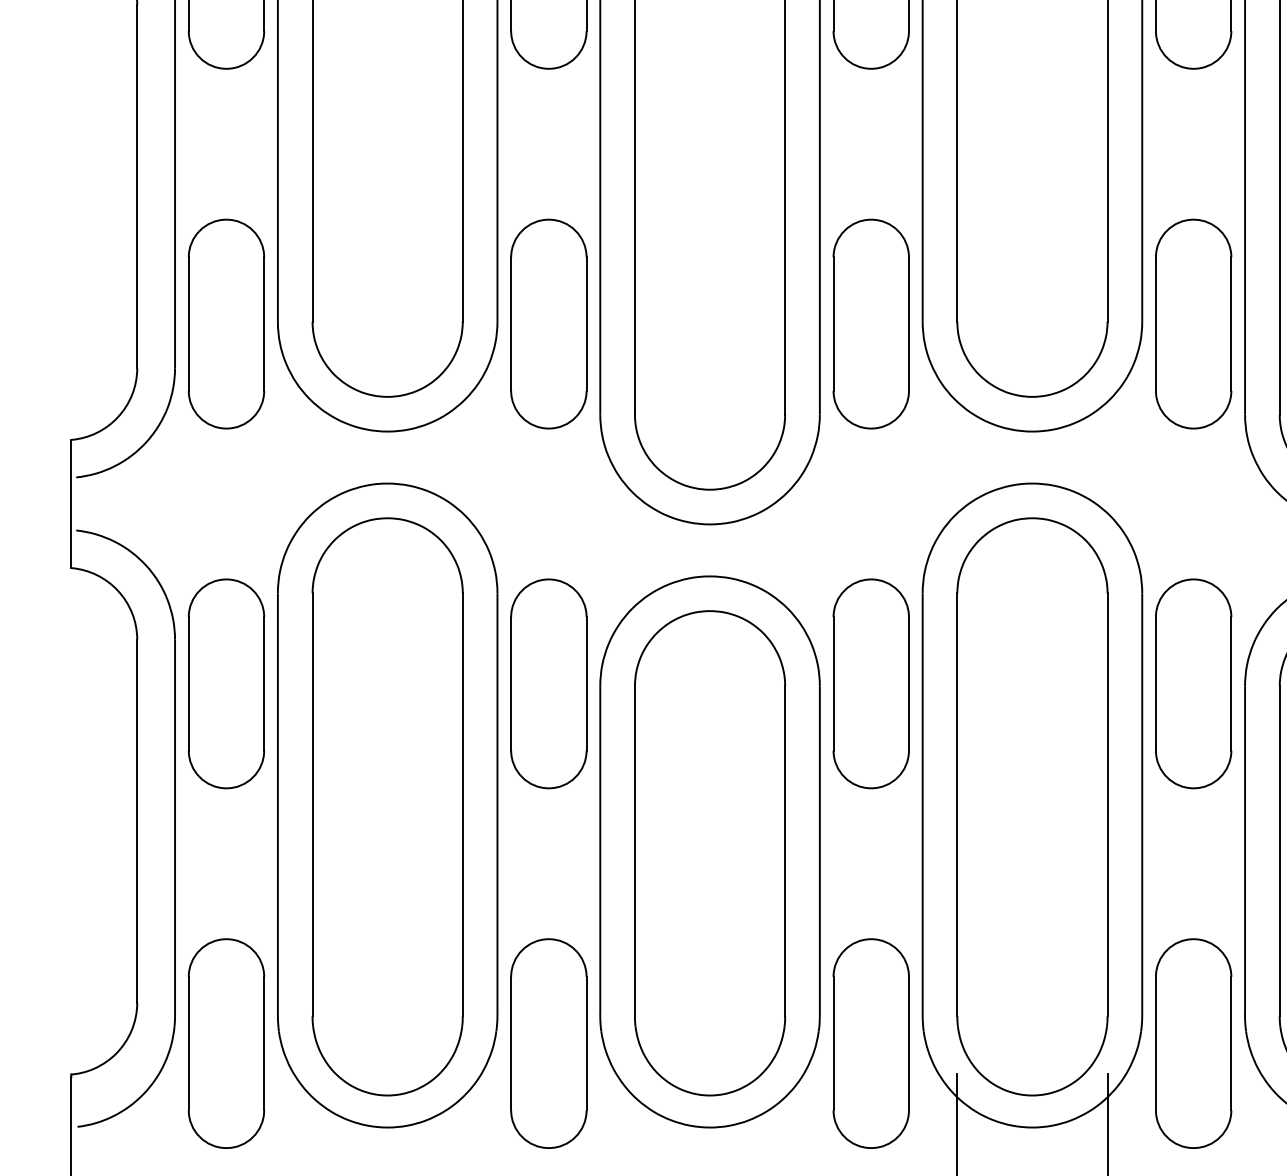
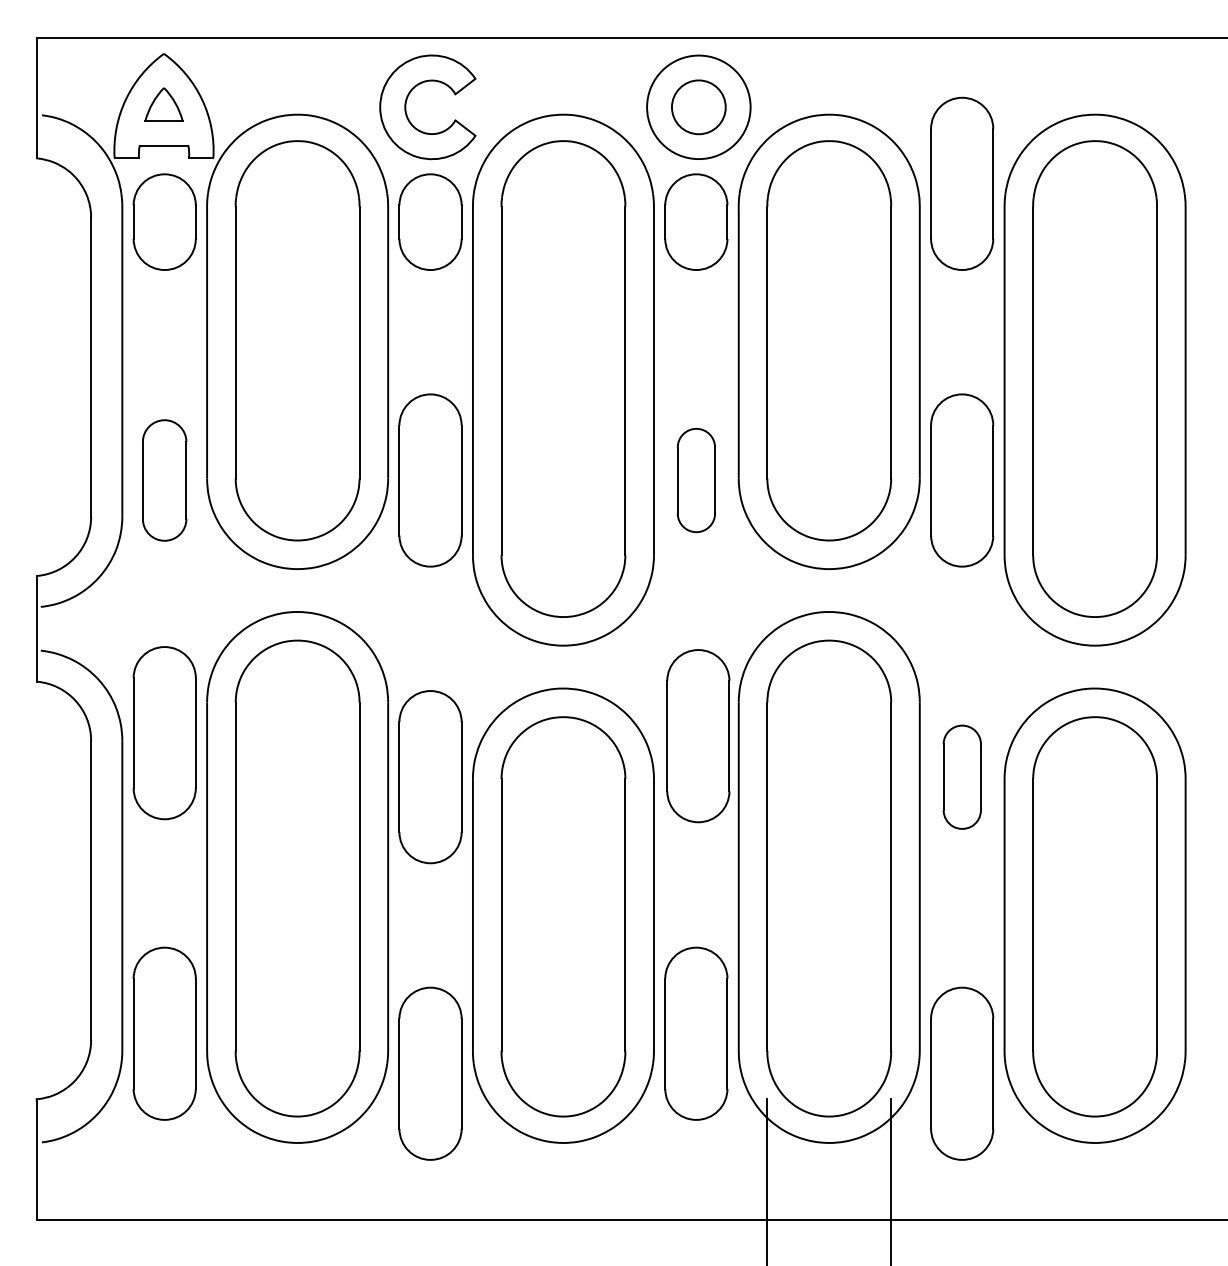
part: (226, 324) -> (164, 480), size x0.7
part: (871, 324) -> (696, 480), size x0.6
part: (226, 684) -> (164, 733), moved
part: (871, 684) -> (698, 736), moved
part: (1194, 684) -> (962, 777), size x0.6
part: (226, 1043) -> (164, 1033), moved
part: (871, 1043) -> (696, 1033), moved

